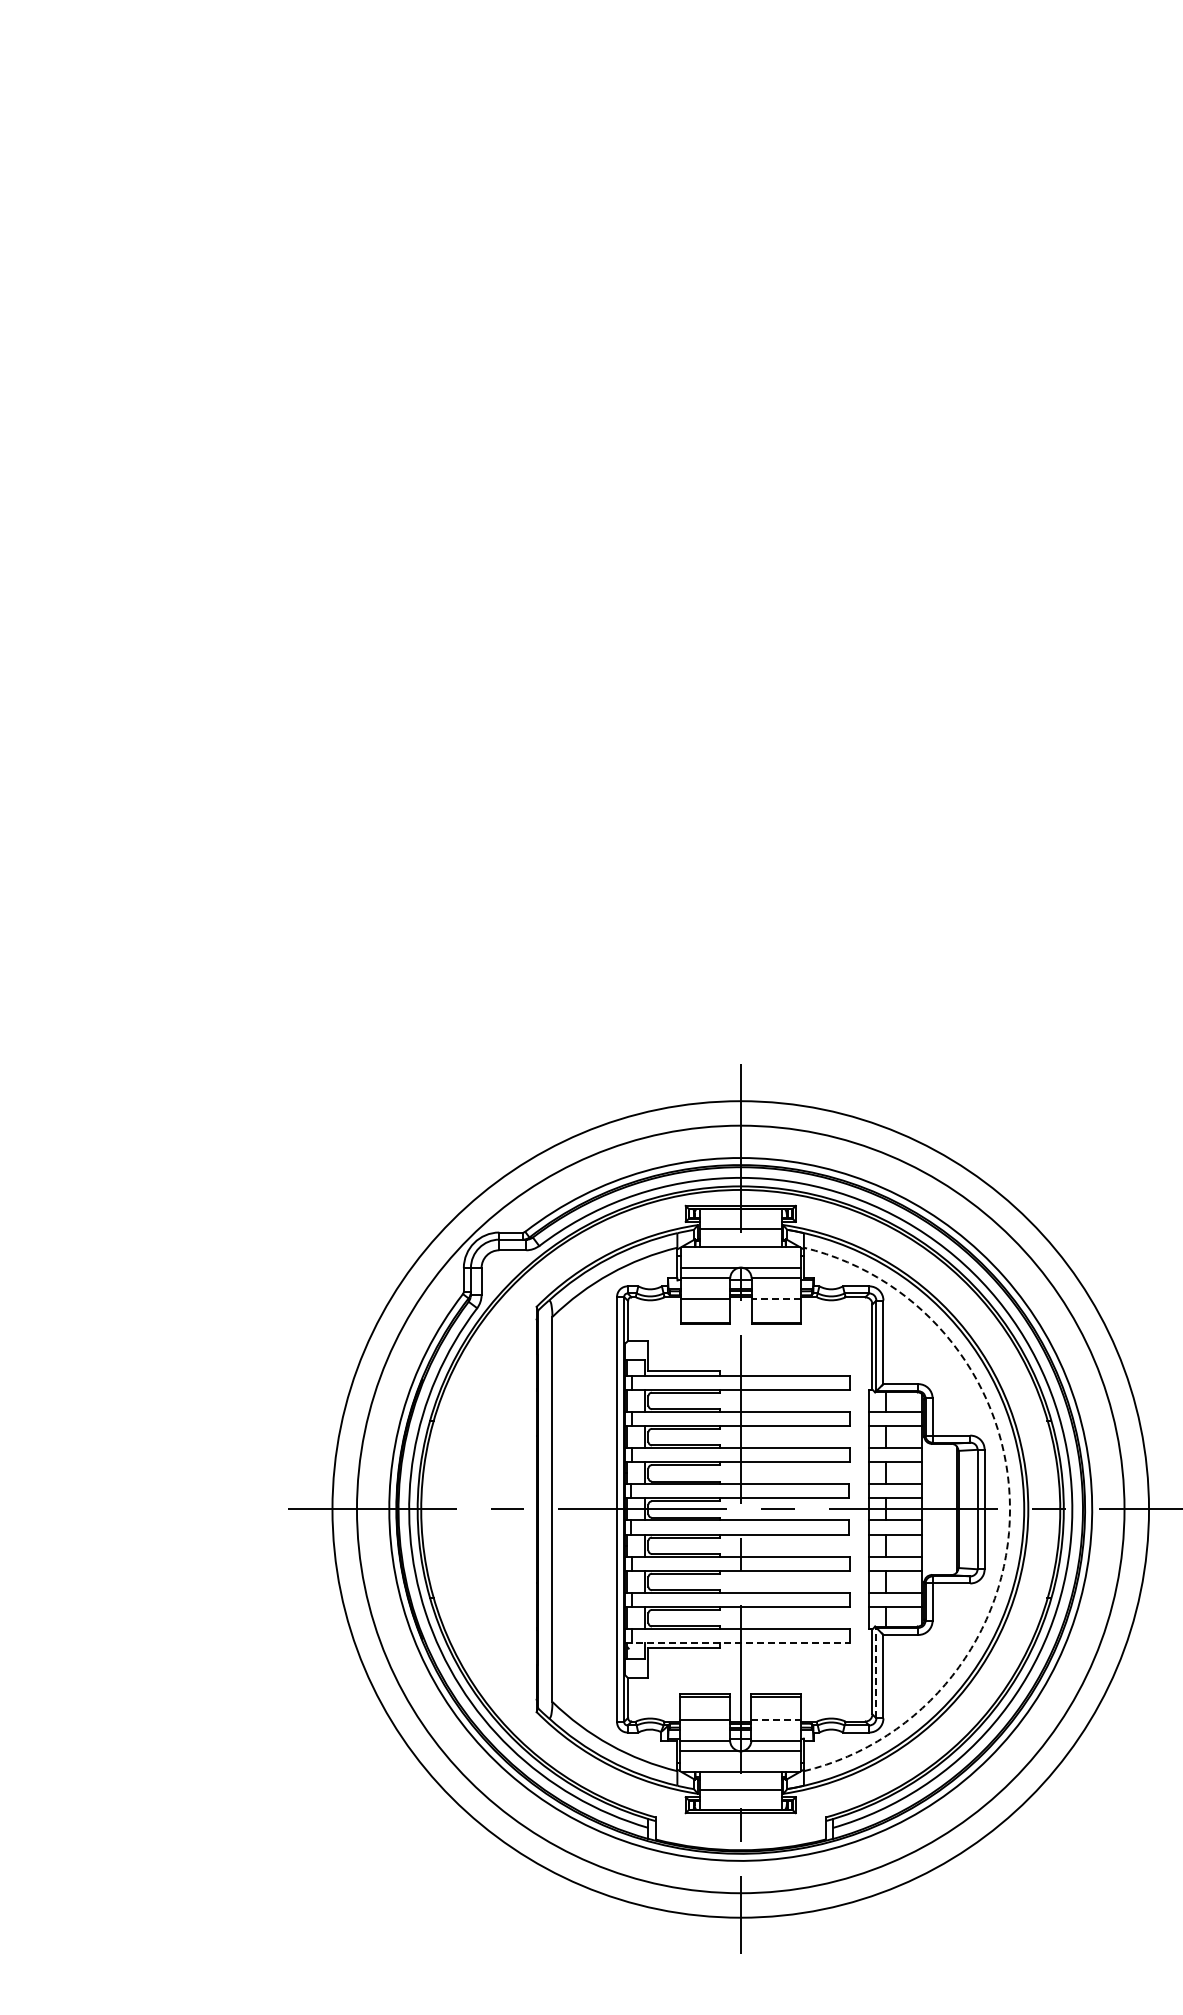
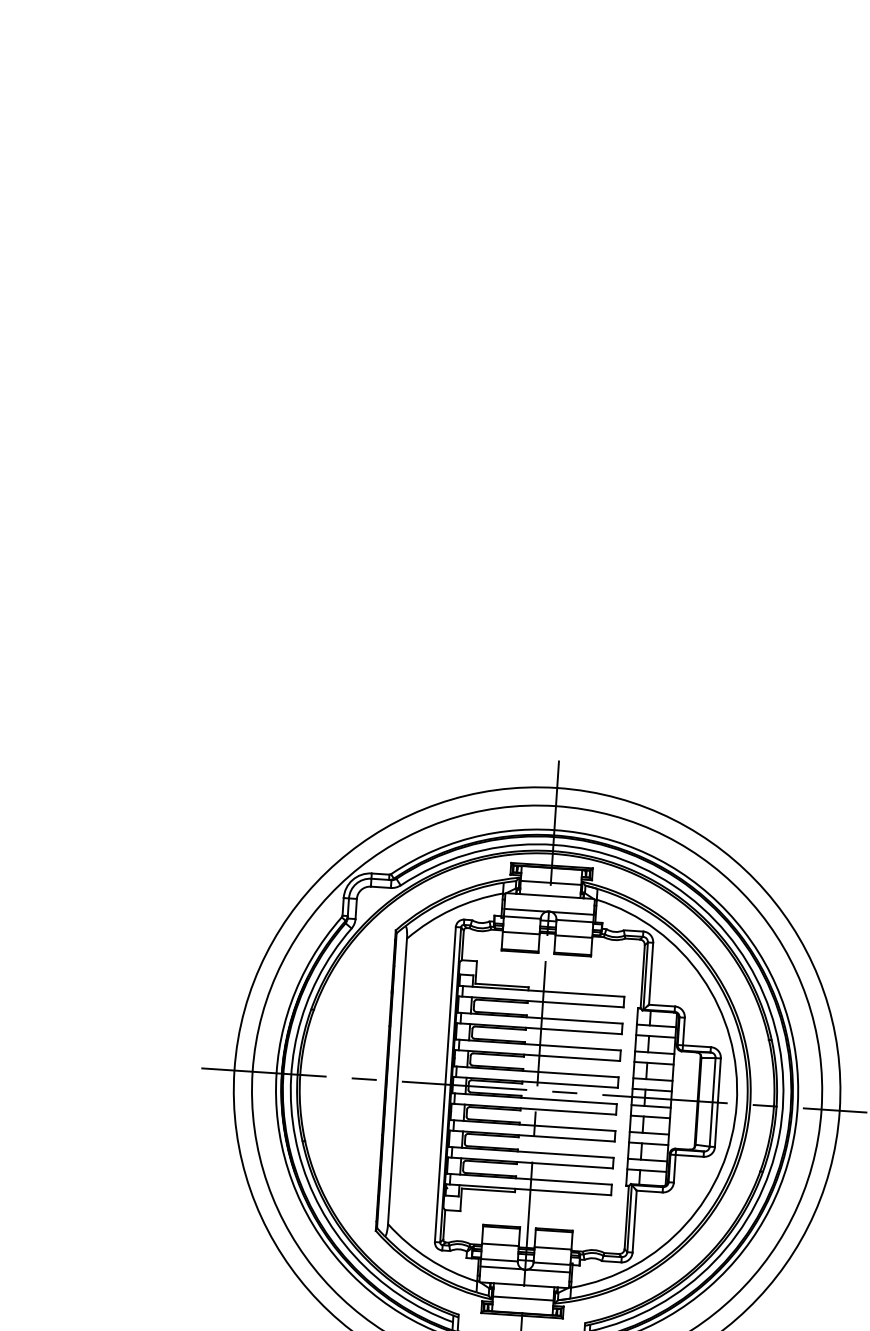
line: (776, 1299) -> (573, 936), dashed -> solid
arc: (1010, 1509) -> (737, 1103), dashed -> solid
line: (737, 1643) -> (528, 1189), dashed -> solid
line: (876, 1672) -> (629, 1218), dashed -> solid
line: (776, 1719) -> (553, 1248), dashed -> solid

